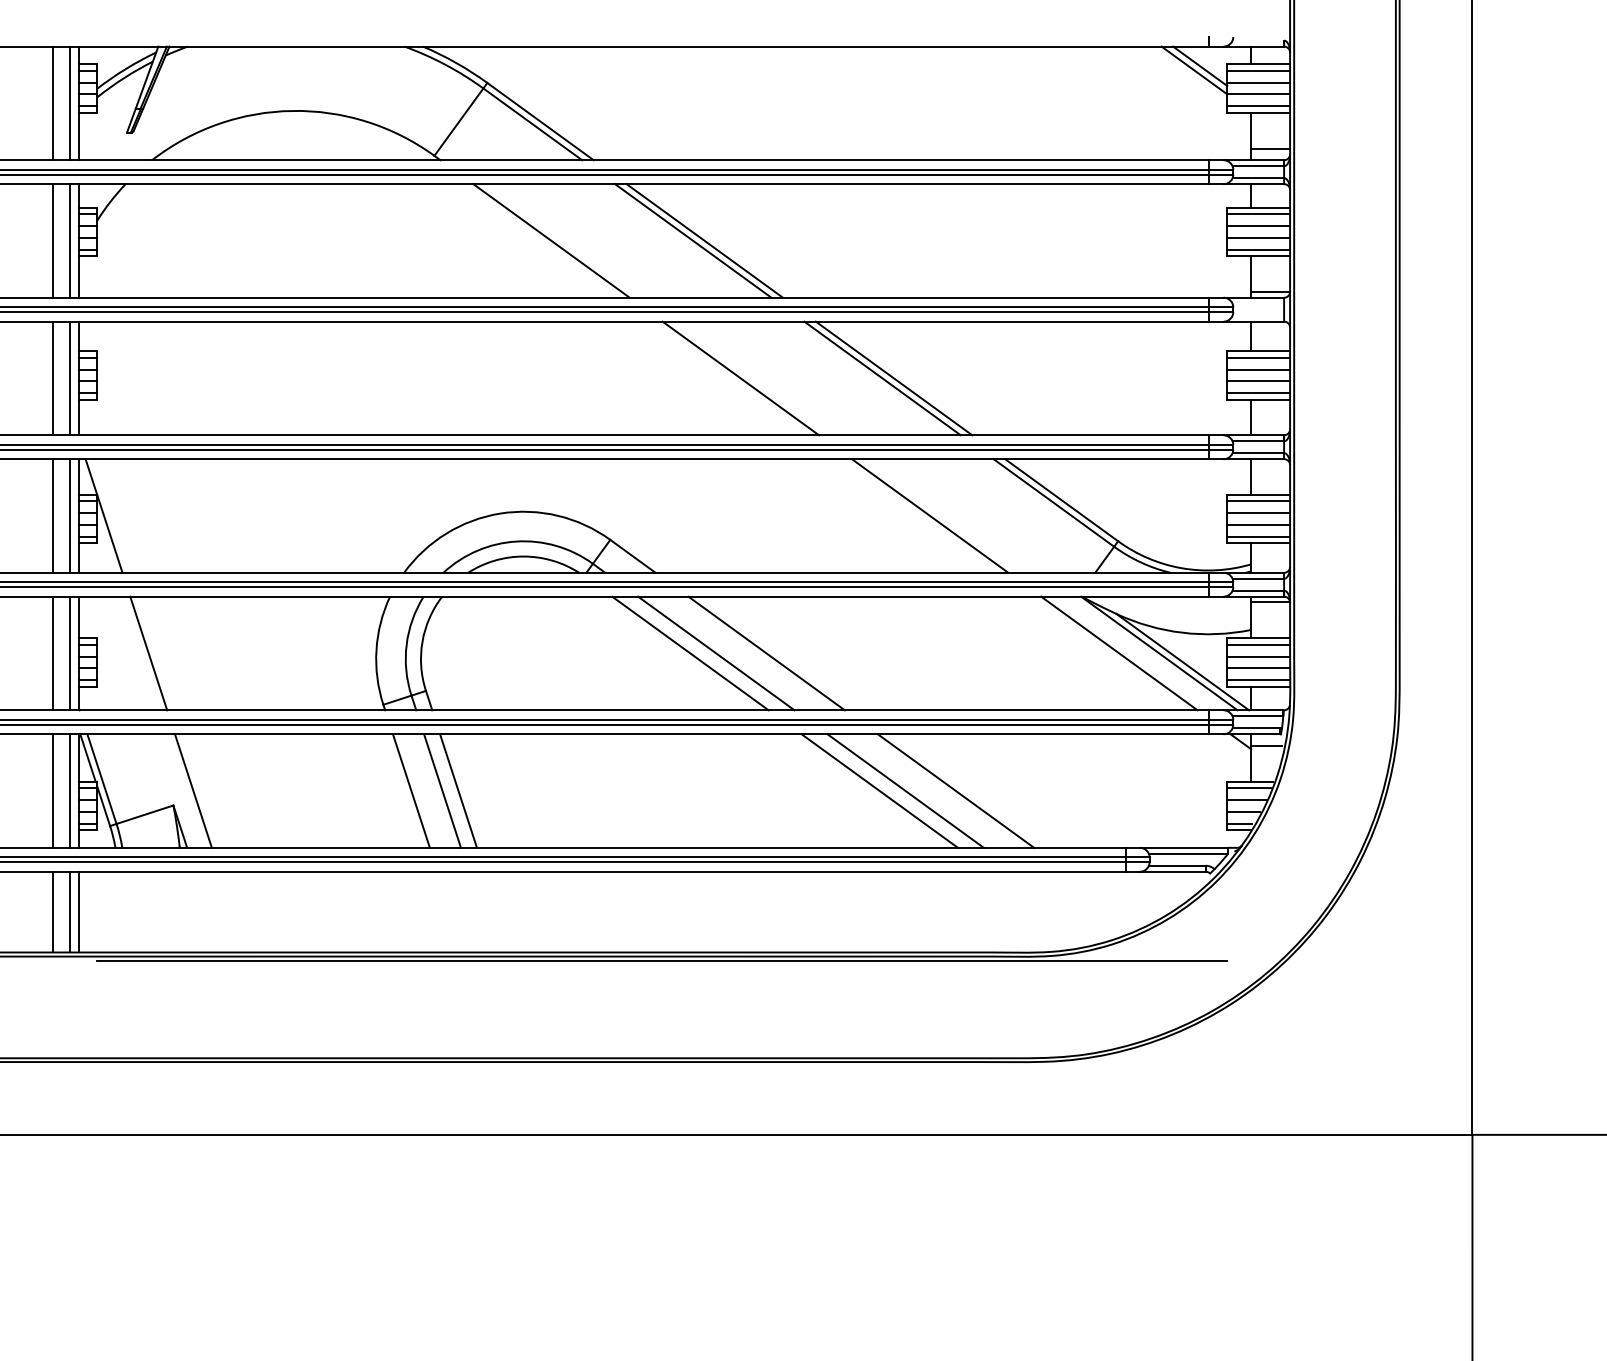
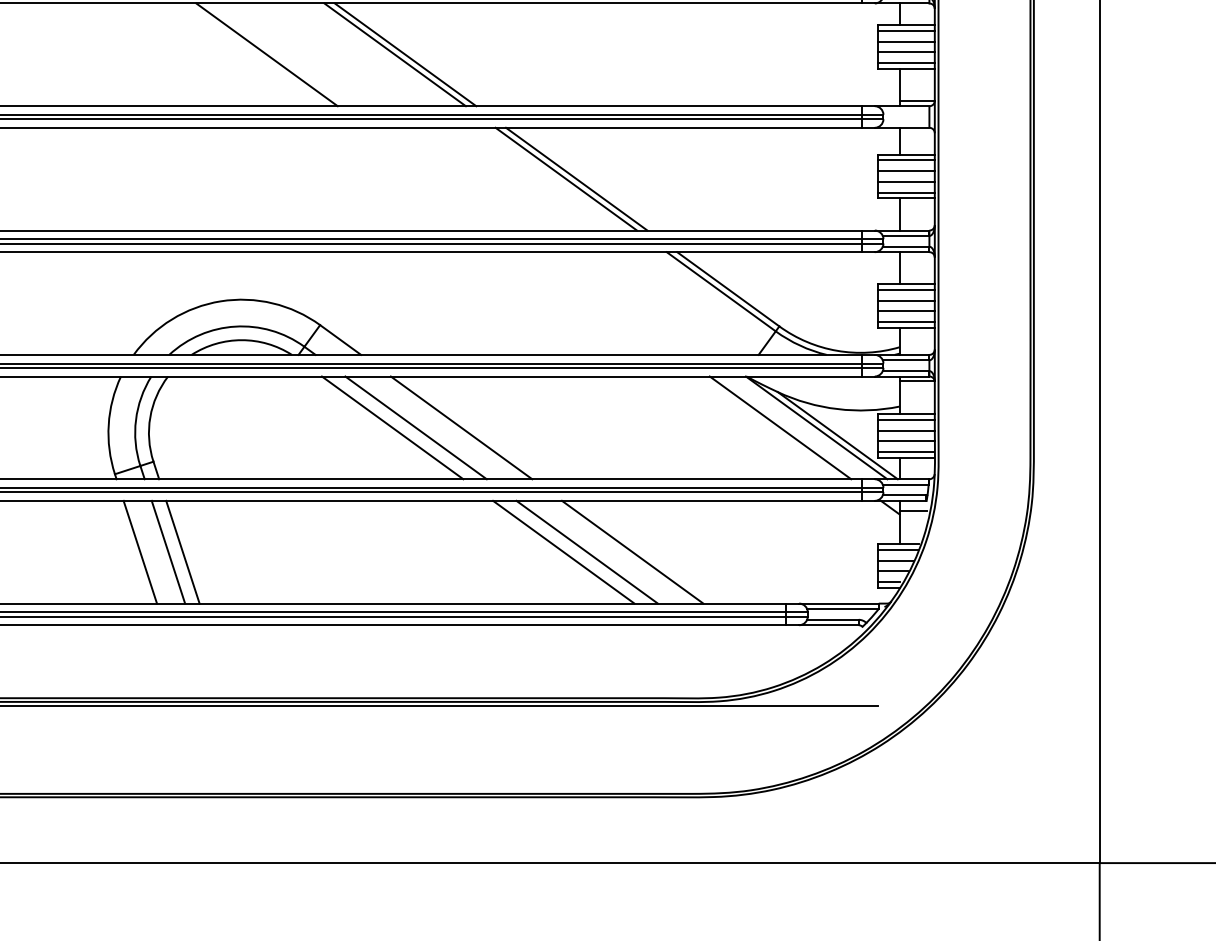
line: (740, 378) -> (437, 179), removed
line: (929, 515) -> (608, 303), removed

